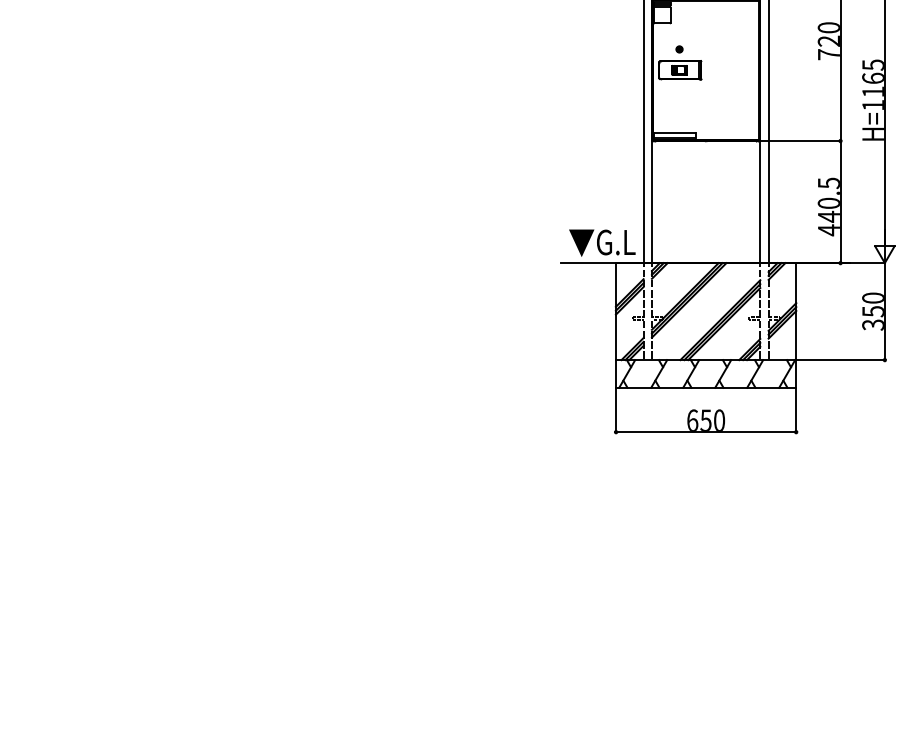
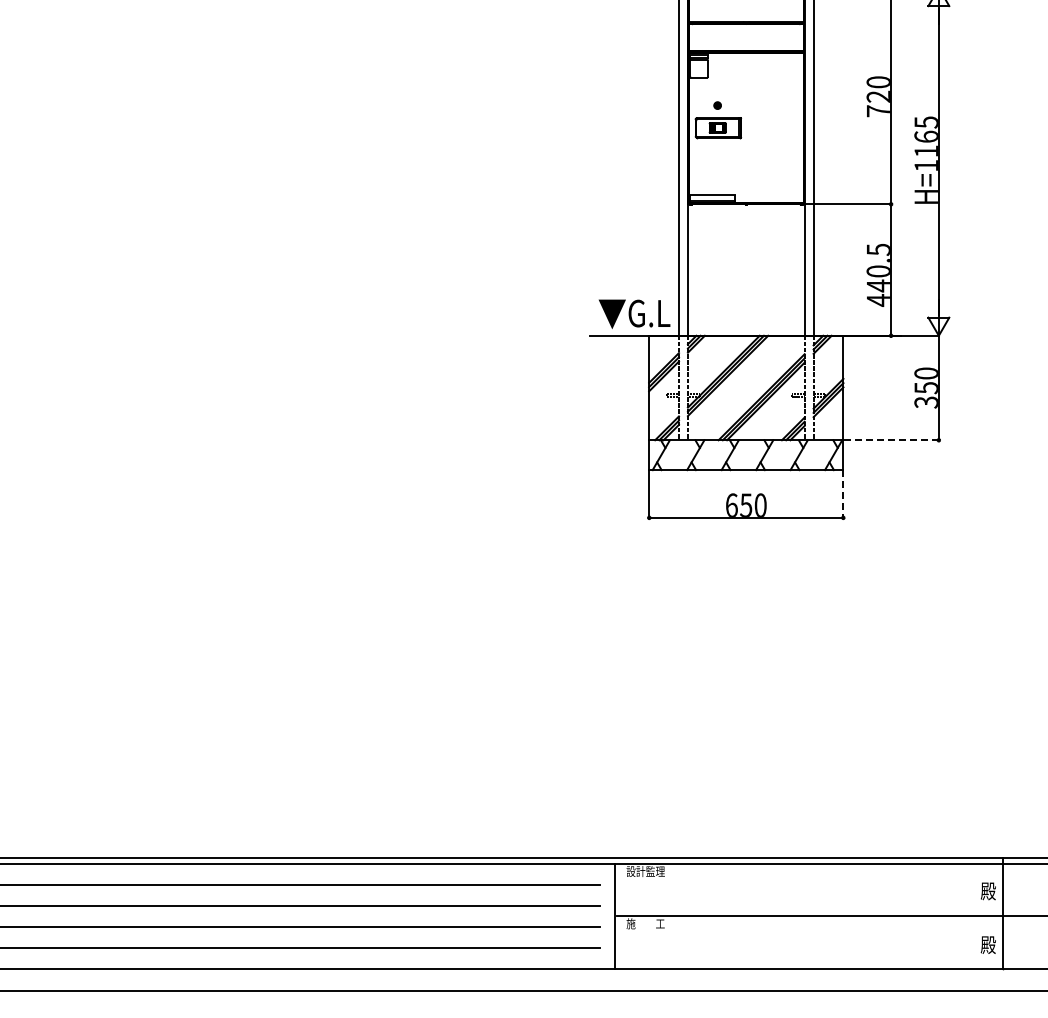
line: (840, 360) -> (891, 440), solid -> dashed
line: (796, 410) -> (843, 494), solid -> dashed

